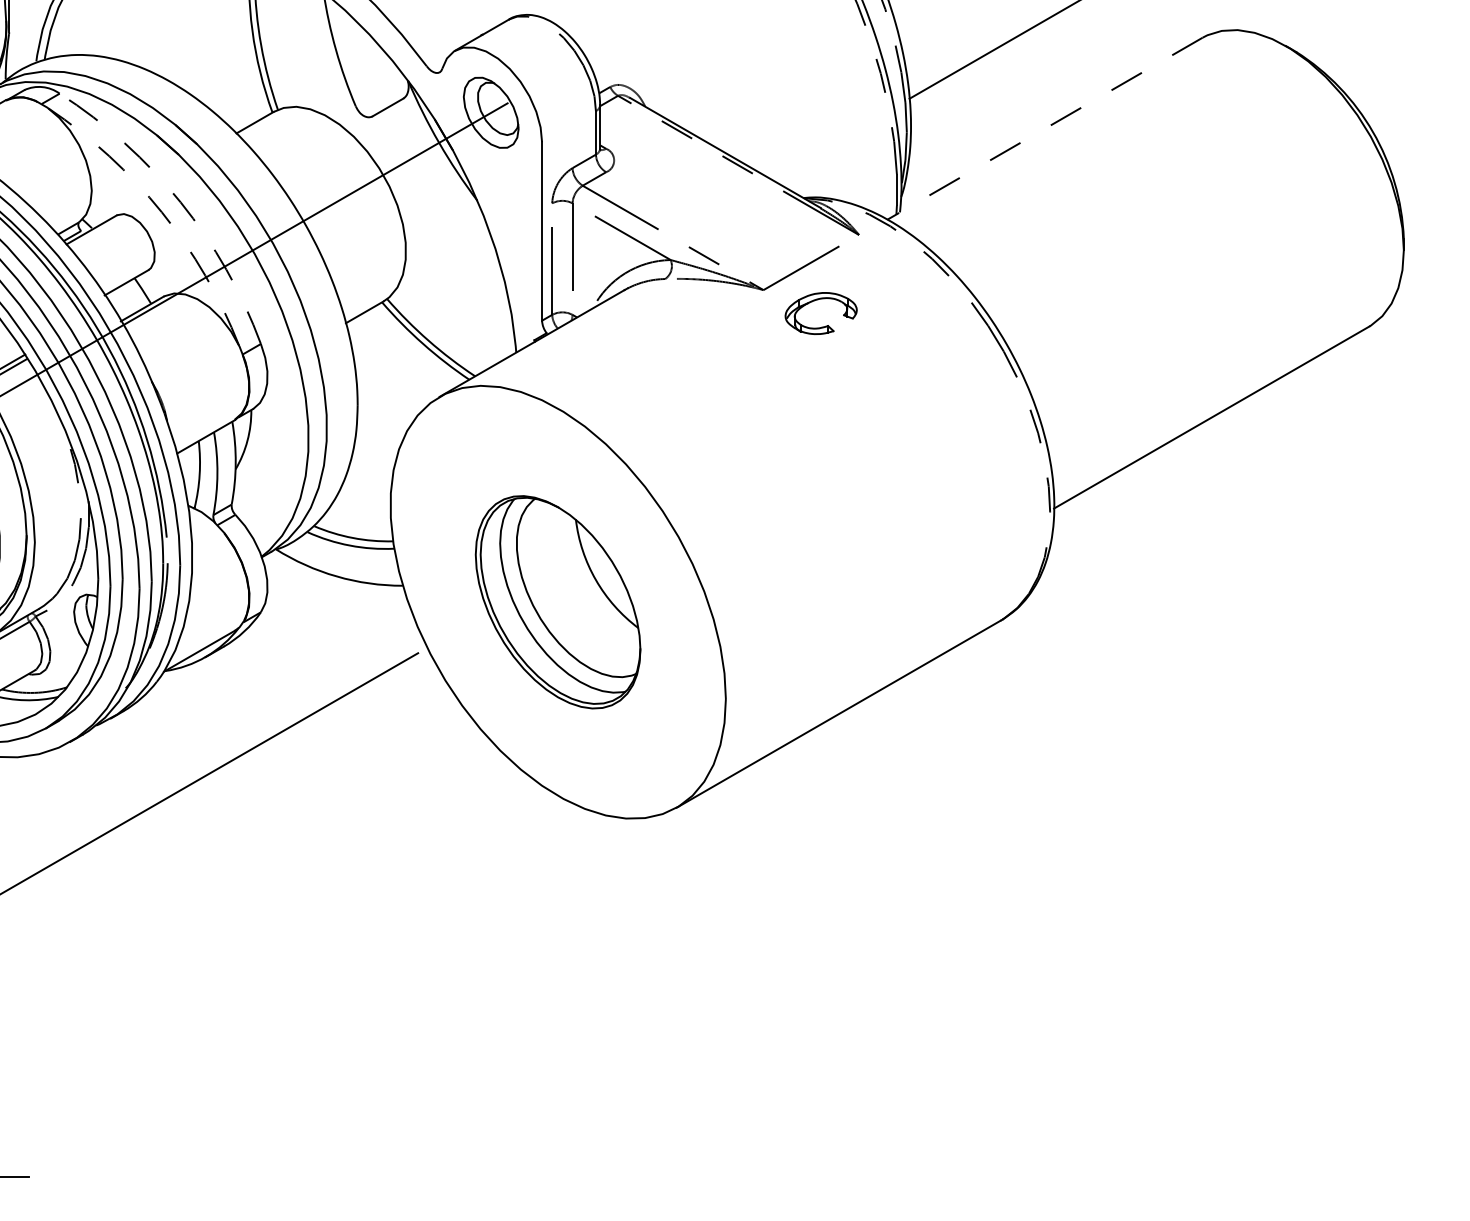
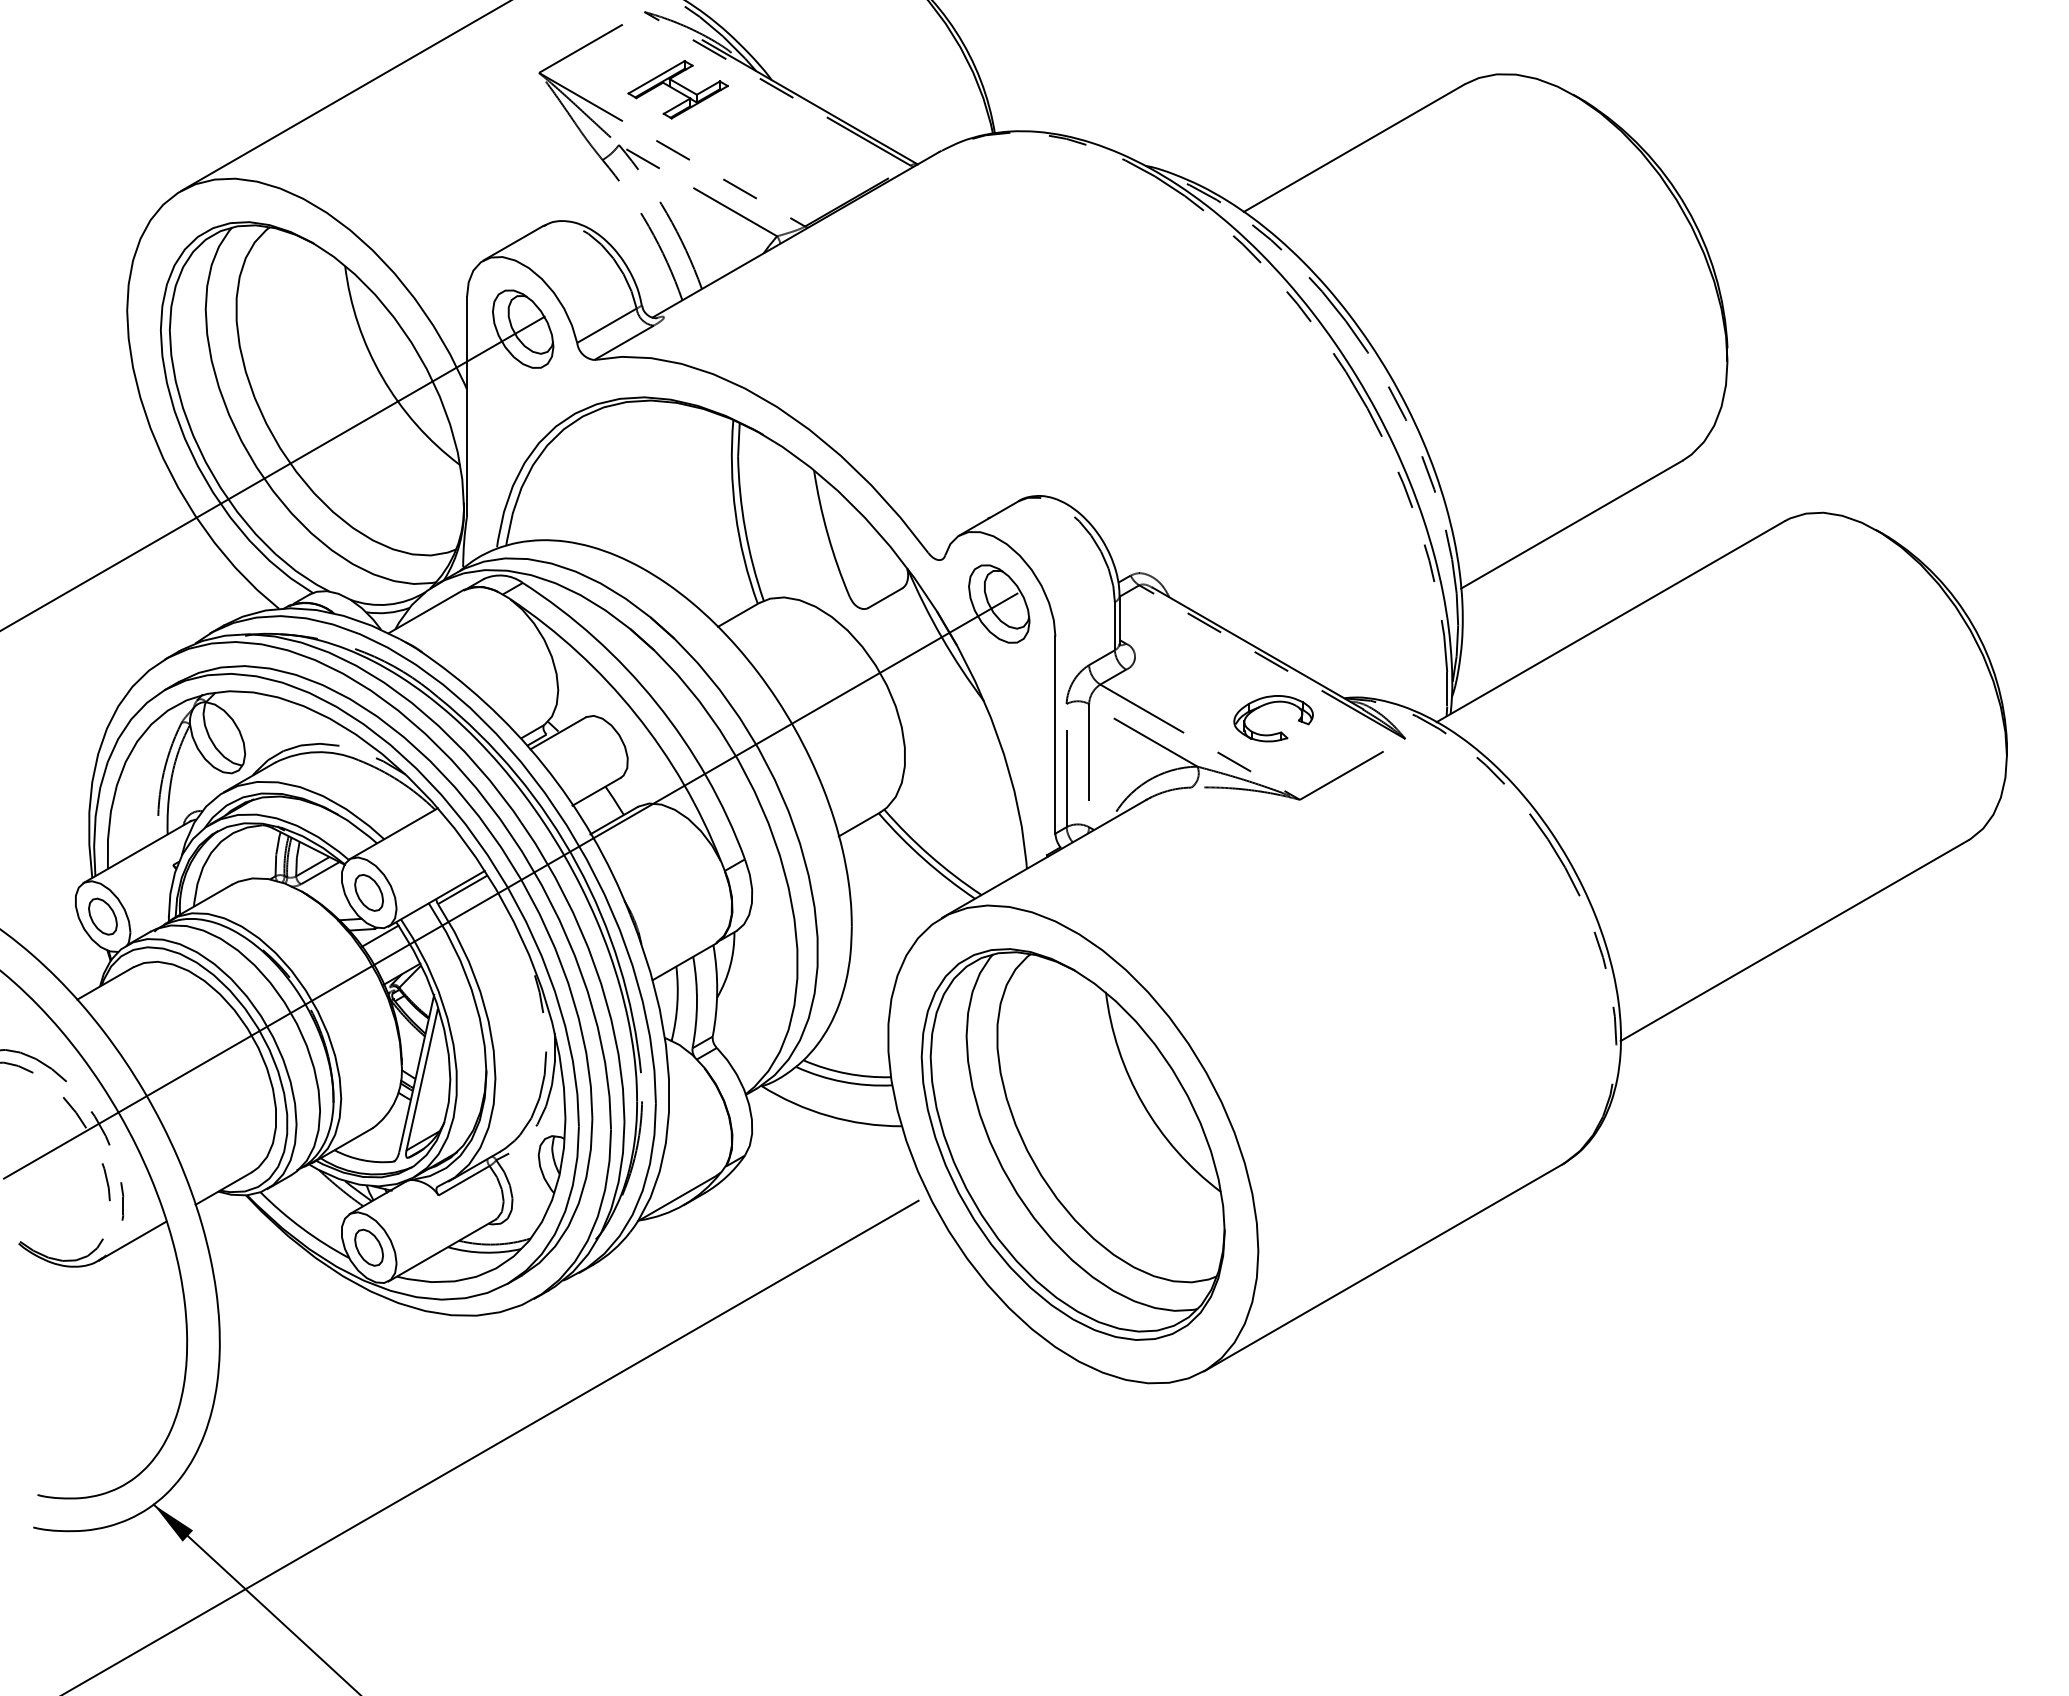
line: (1044, 128) -> (1610, 621), dashed -> solid
arc: (180, 202) -> (656, 703), dashed -> solid
arc: (161, 211) -> (635, 713), dashed -> solid
part: (823, 326) -> (1276, 732), moved
part: (557, 602) -> (1072, 1144), size x1.67

